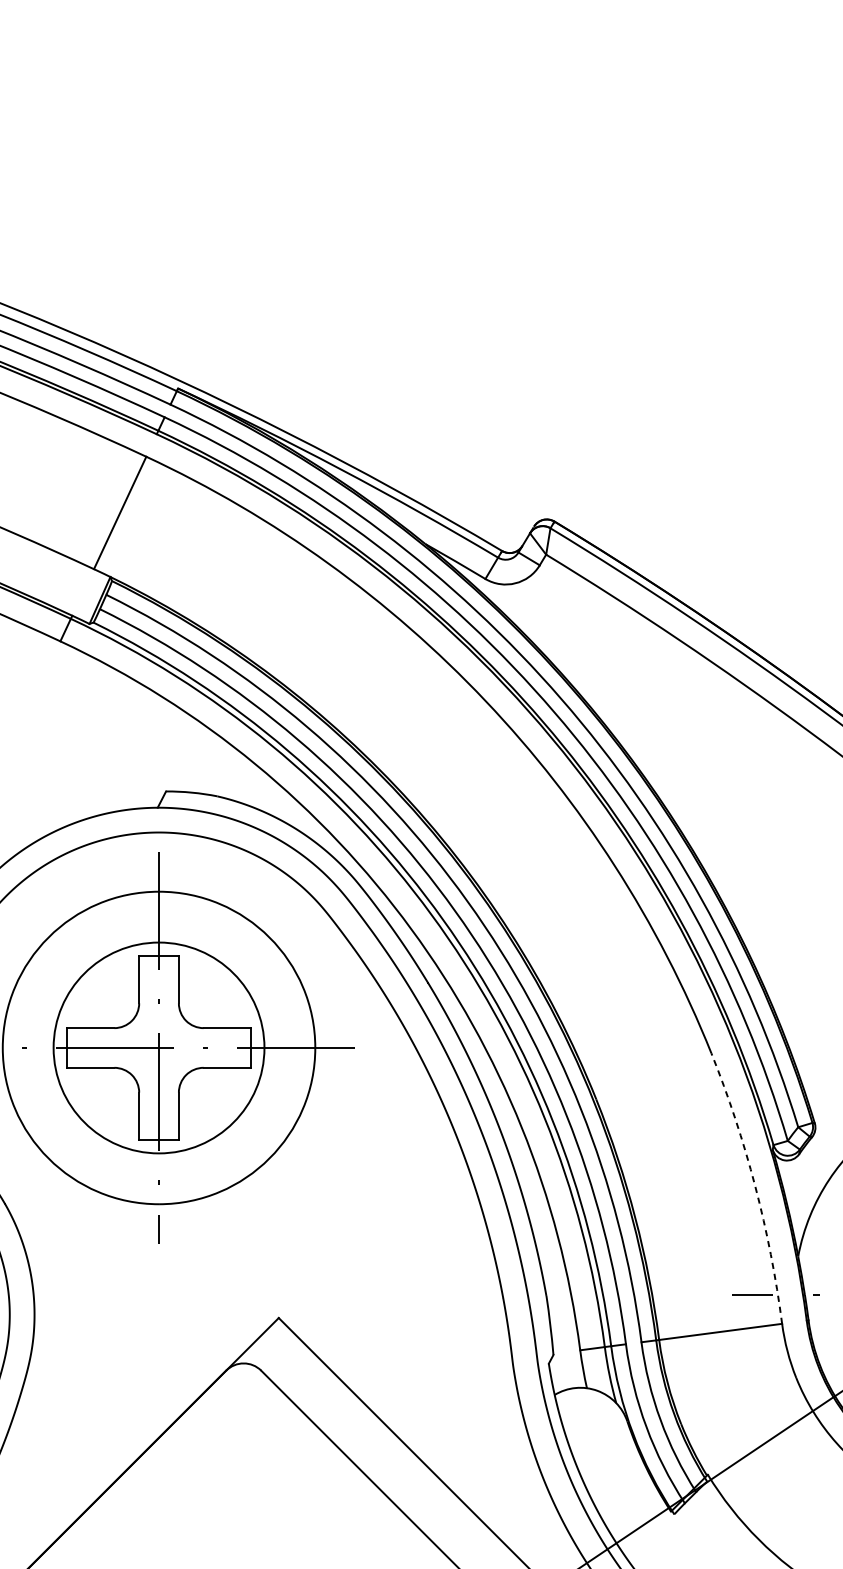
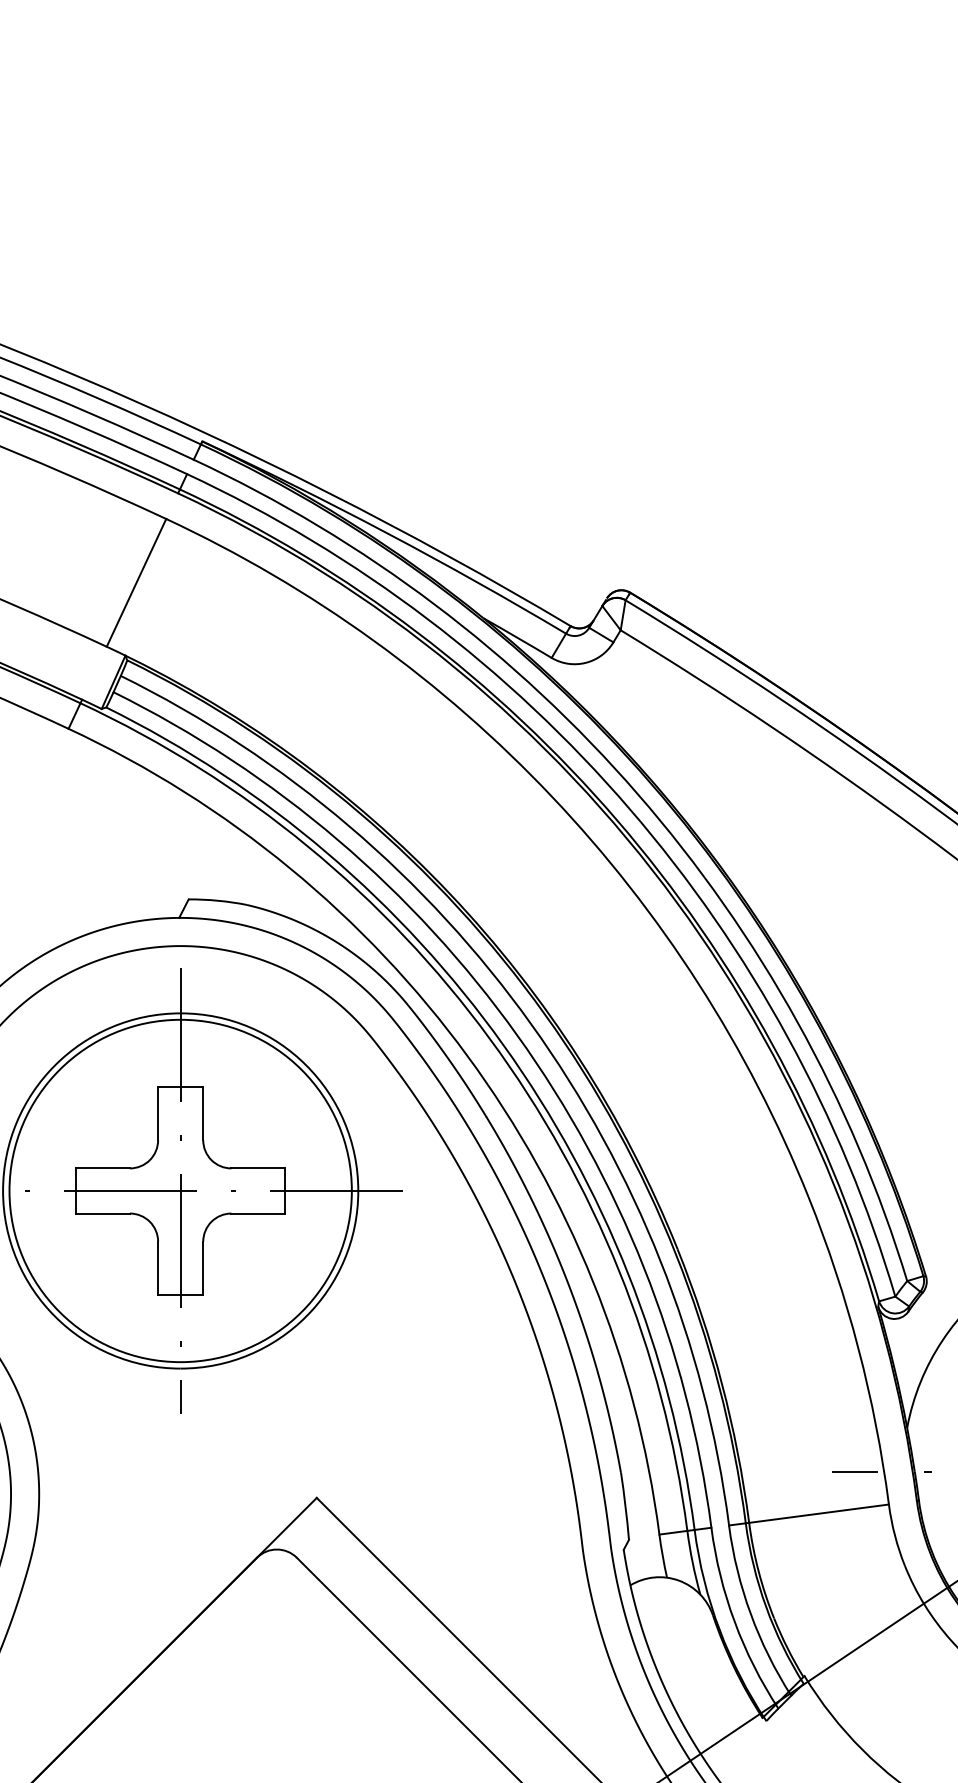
circle: (158, 1047) -> (180, 1190), size x1.43
arc: (755, 1186) -> (858, 1348), dashed -> solid

